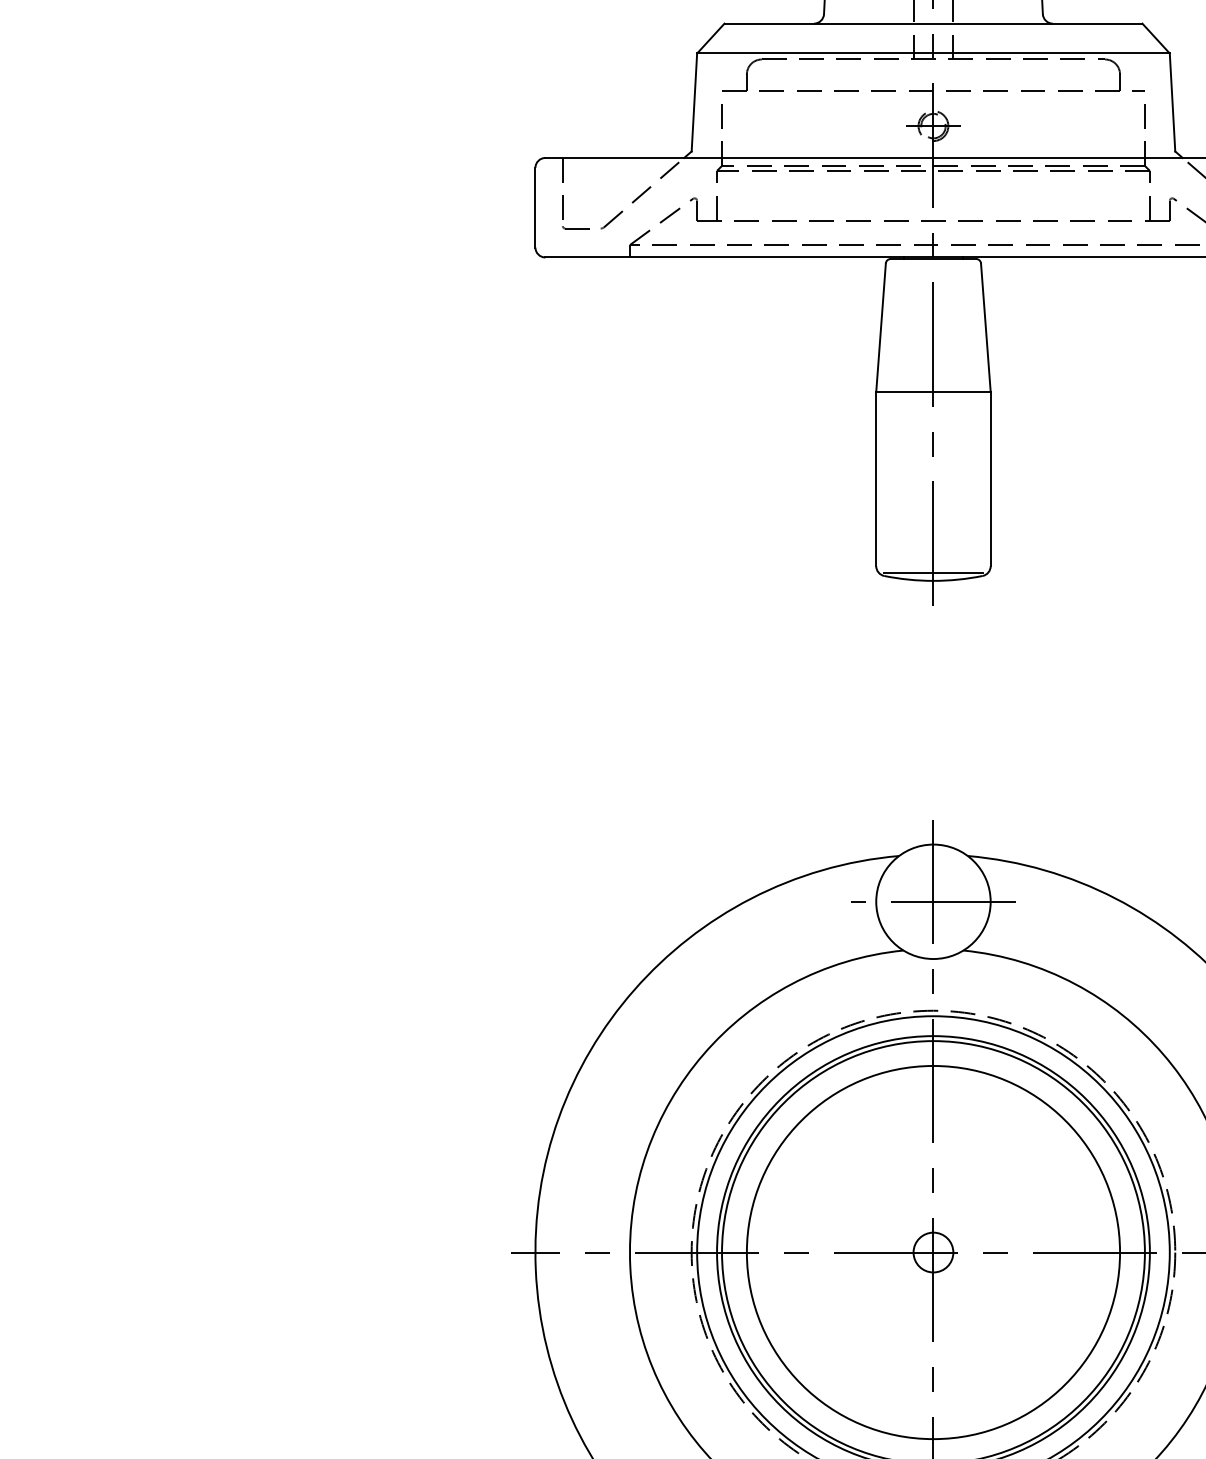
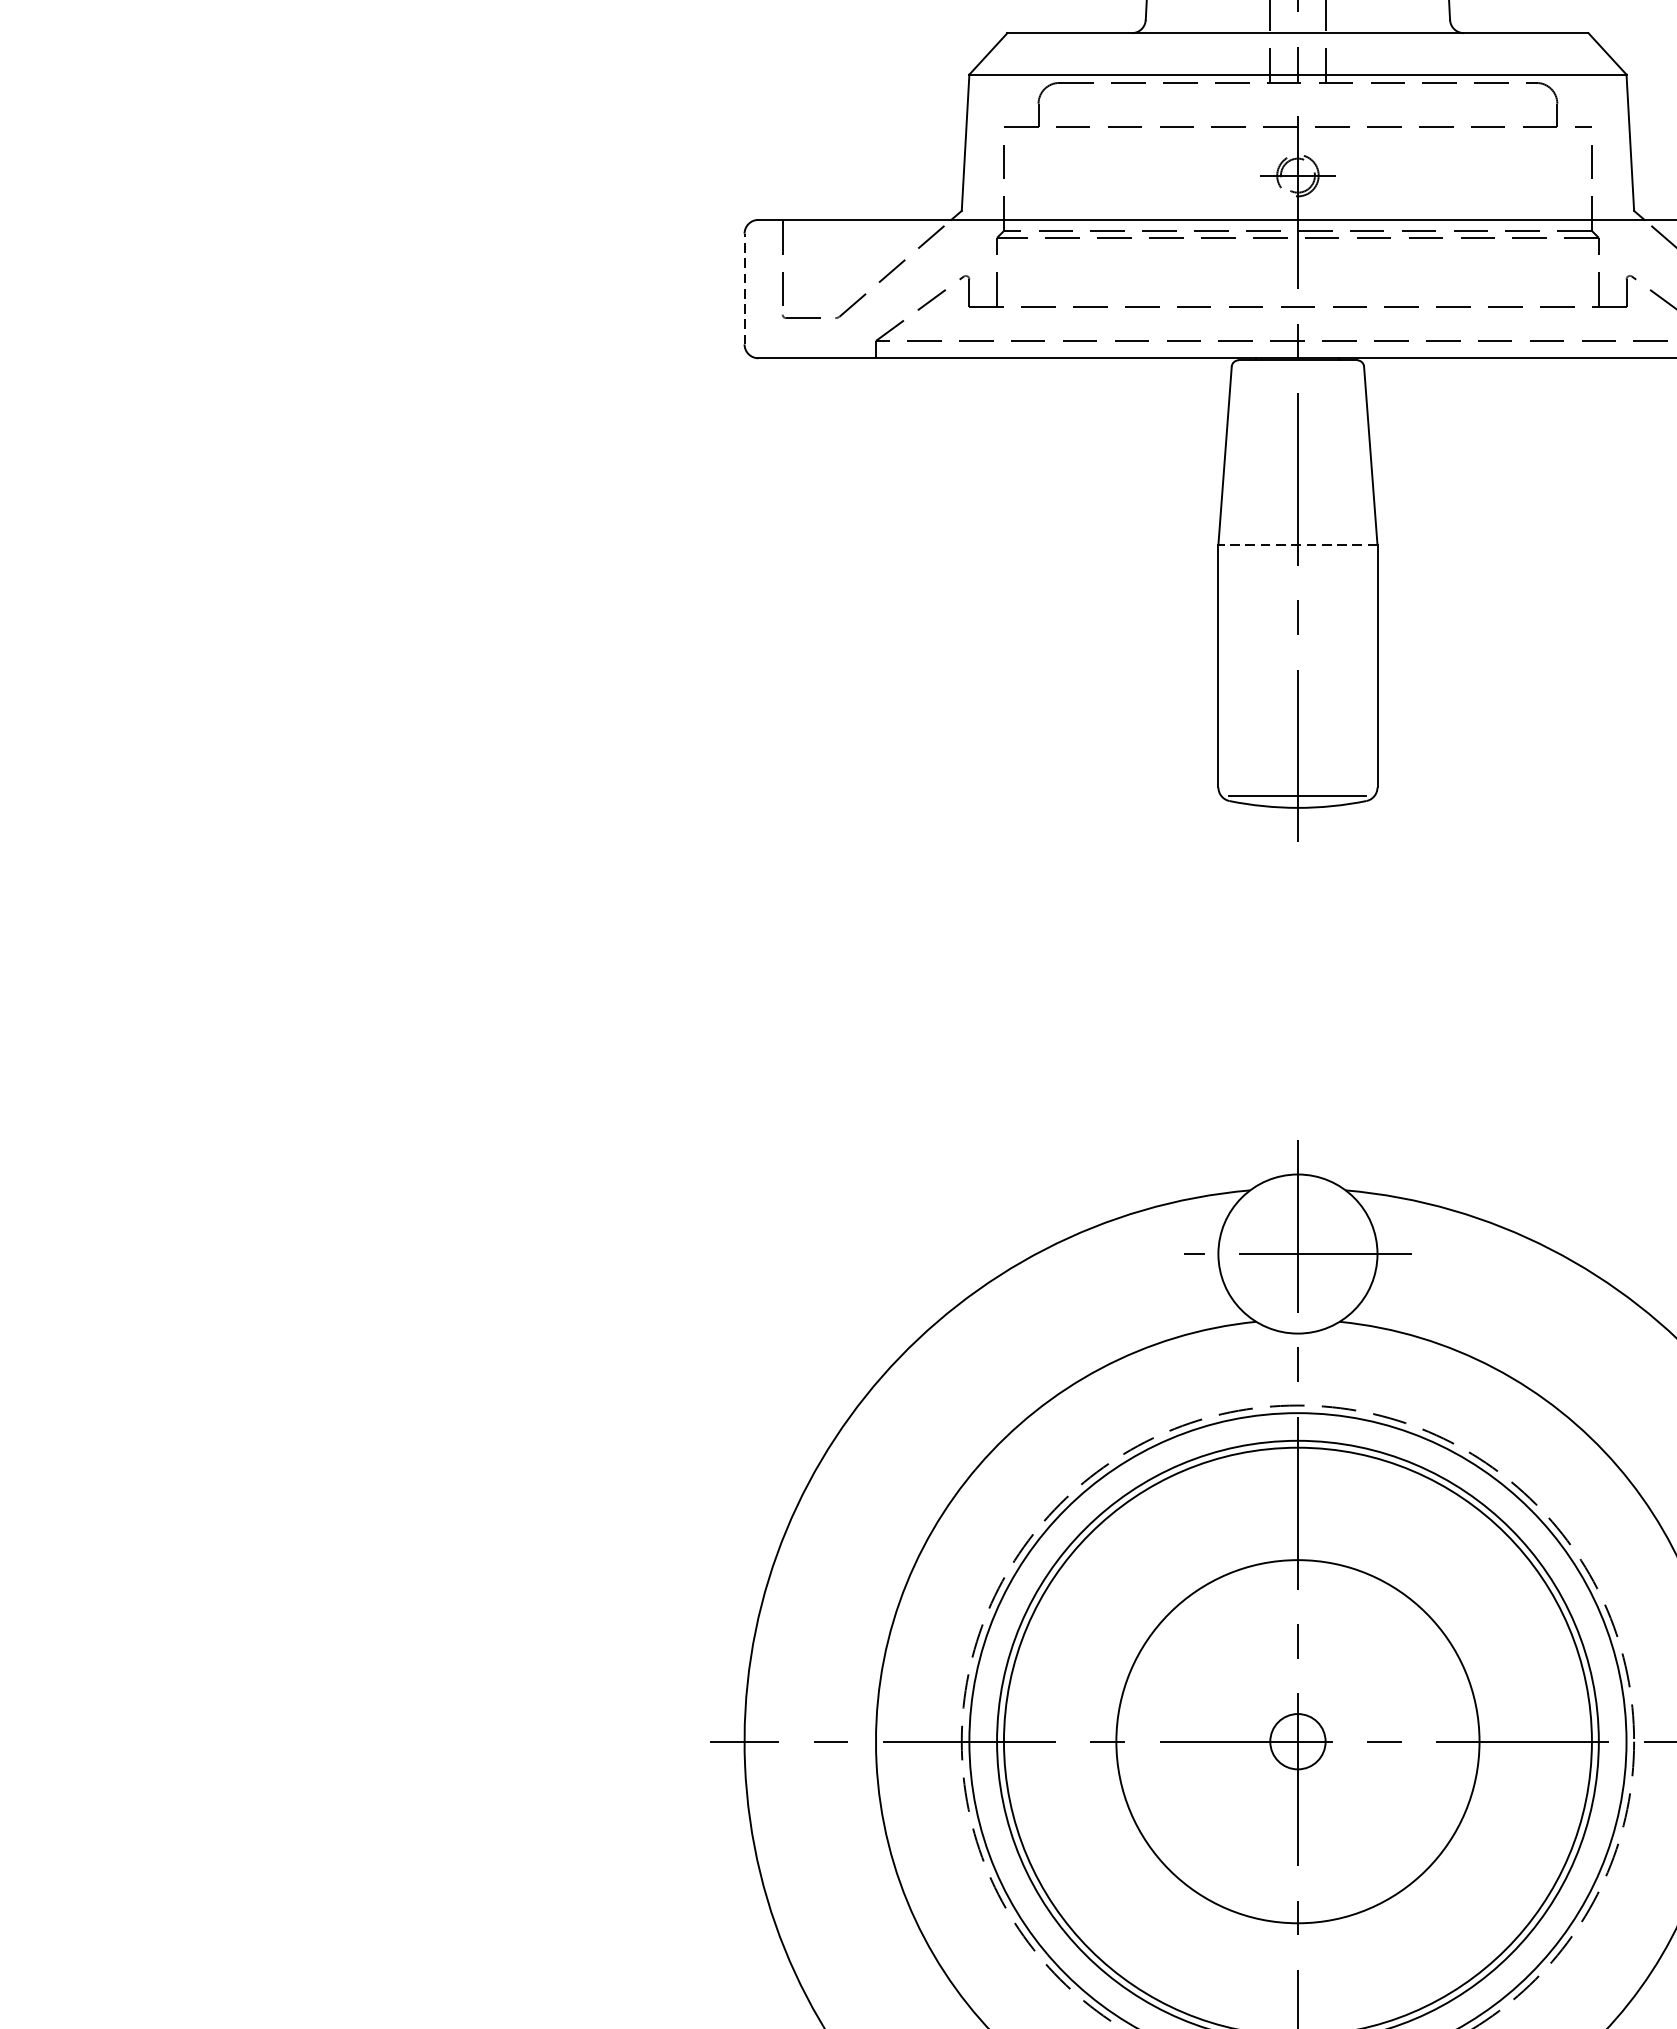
line: (535, 207) -> (744, 288), solid -> dashed
line: (932, 391) -> (1296, 544), solid -> dashed
circle: (933, 1252) -> (1297, 1741), size x0.7

